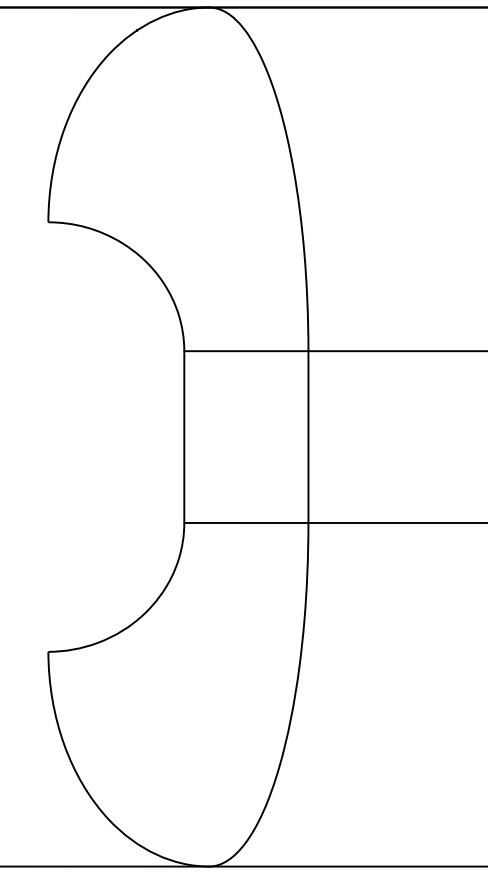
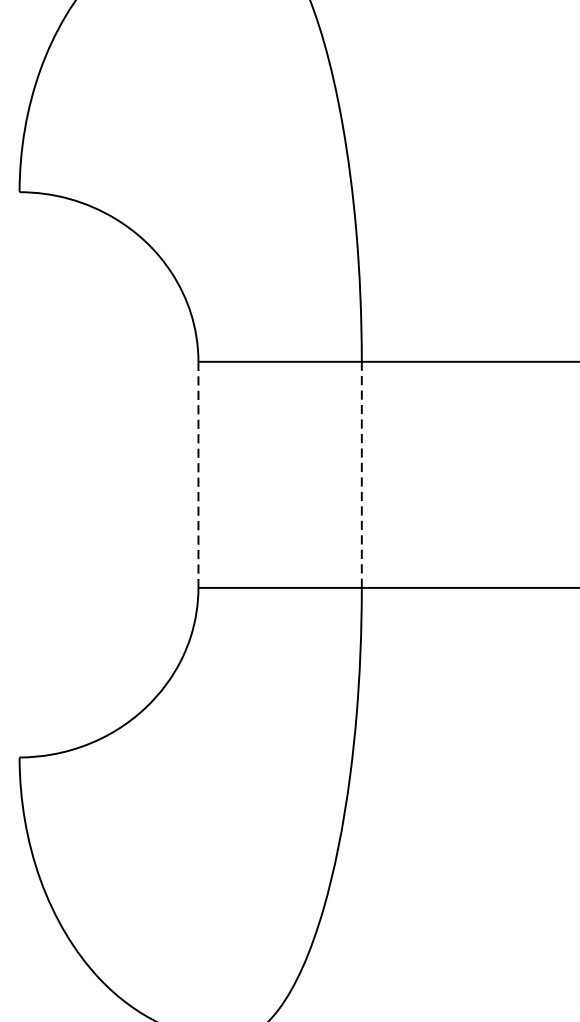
line: (184, 437) -> (198, 475), solid -> dashed
line: (308, 437) -> (361, 475), solid -> dashed

